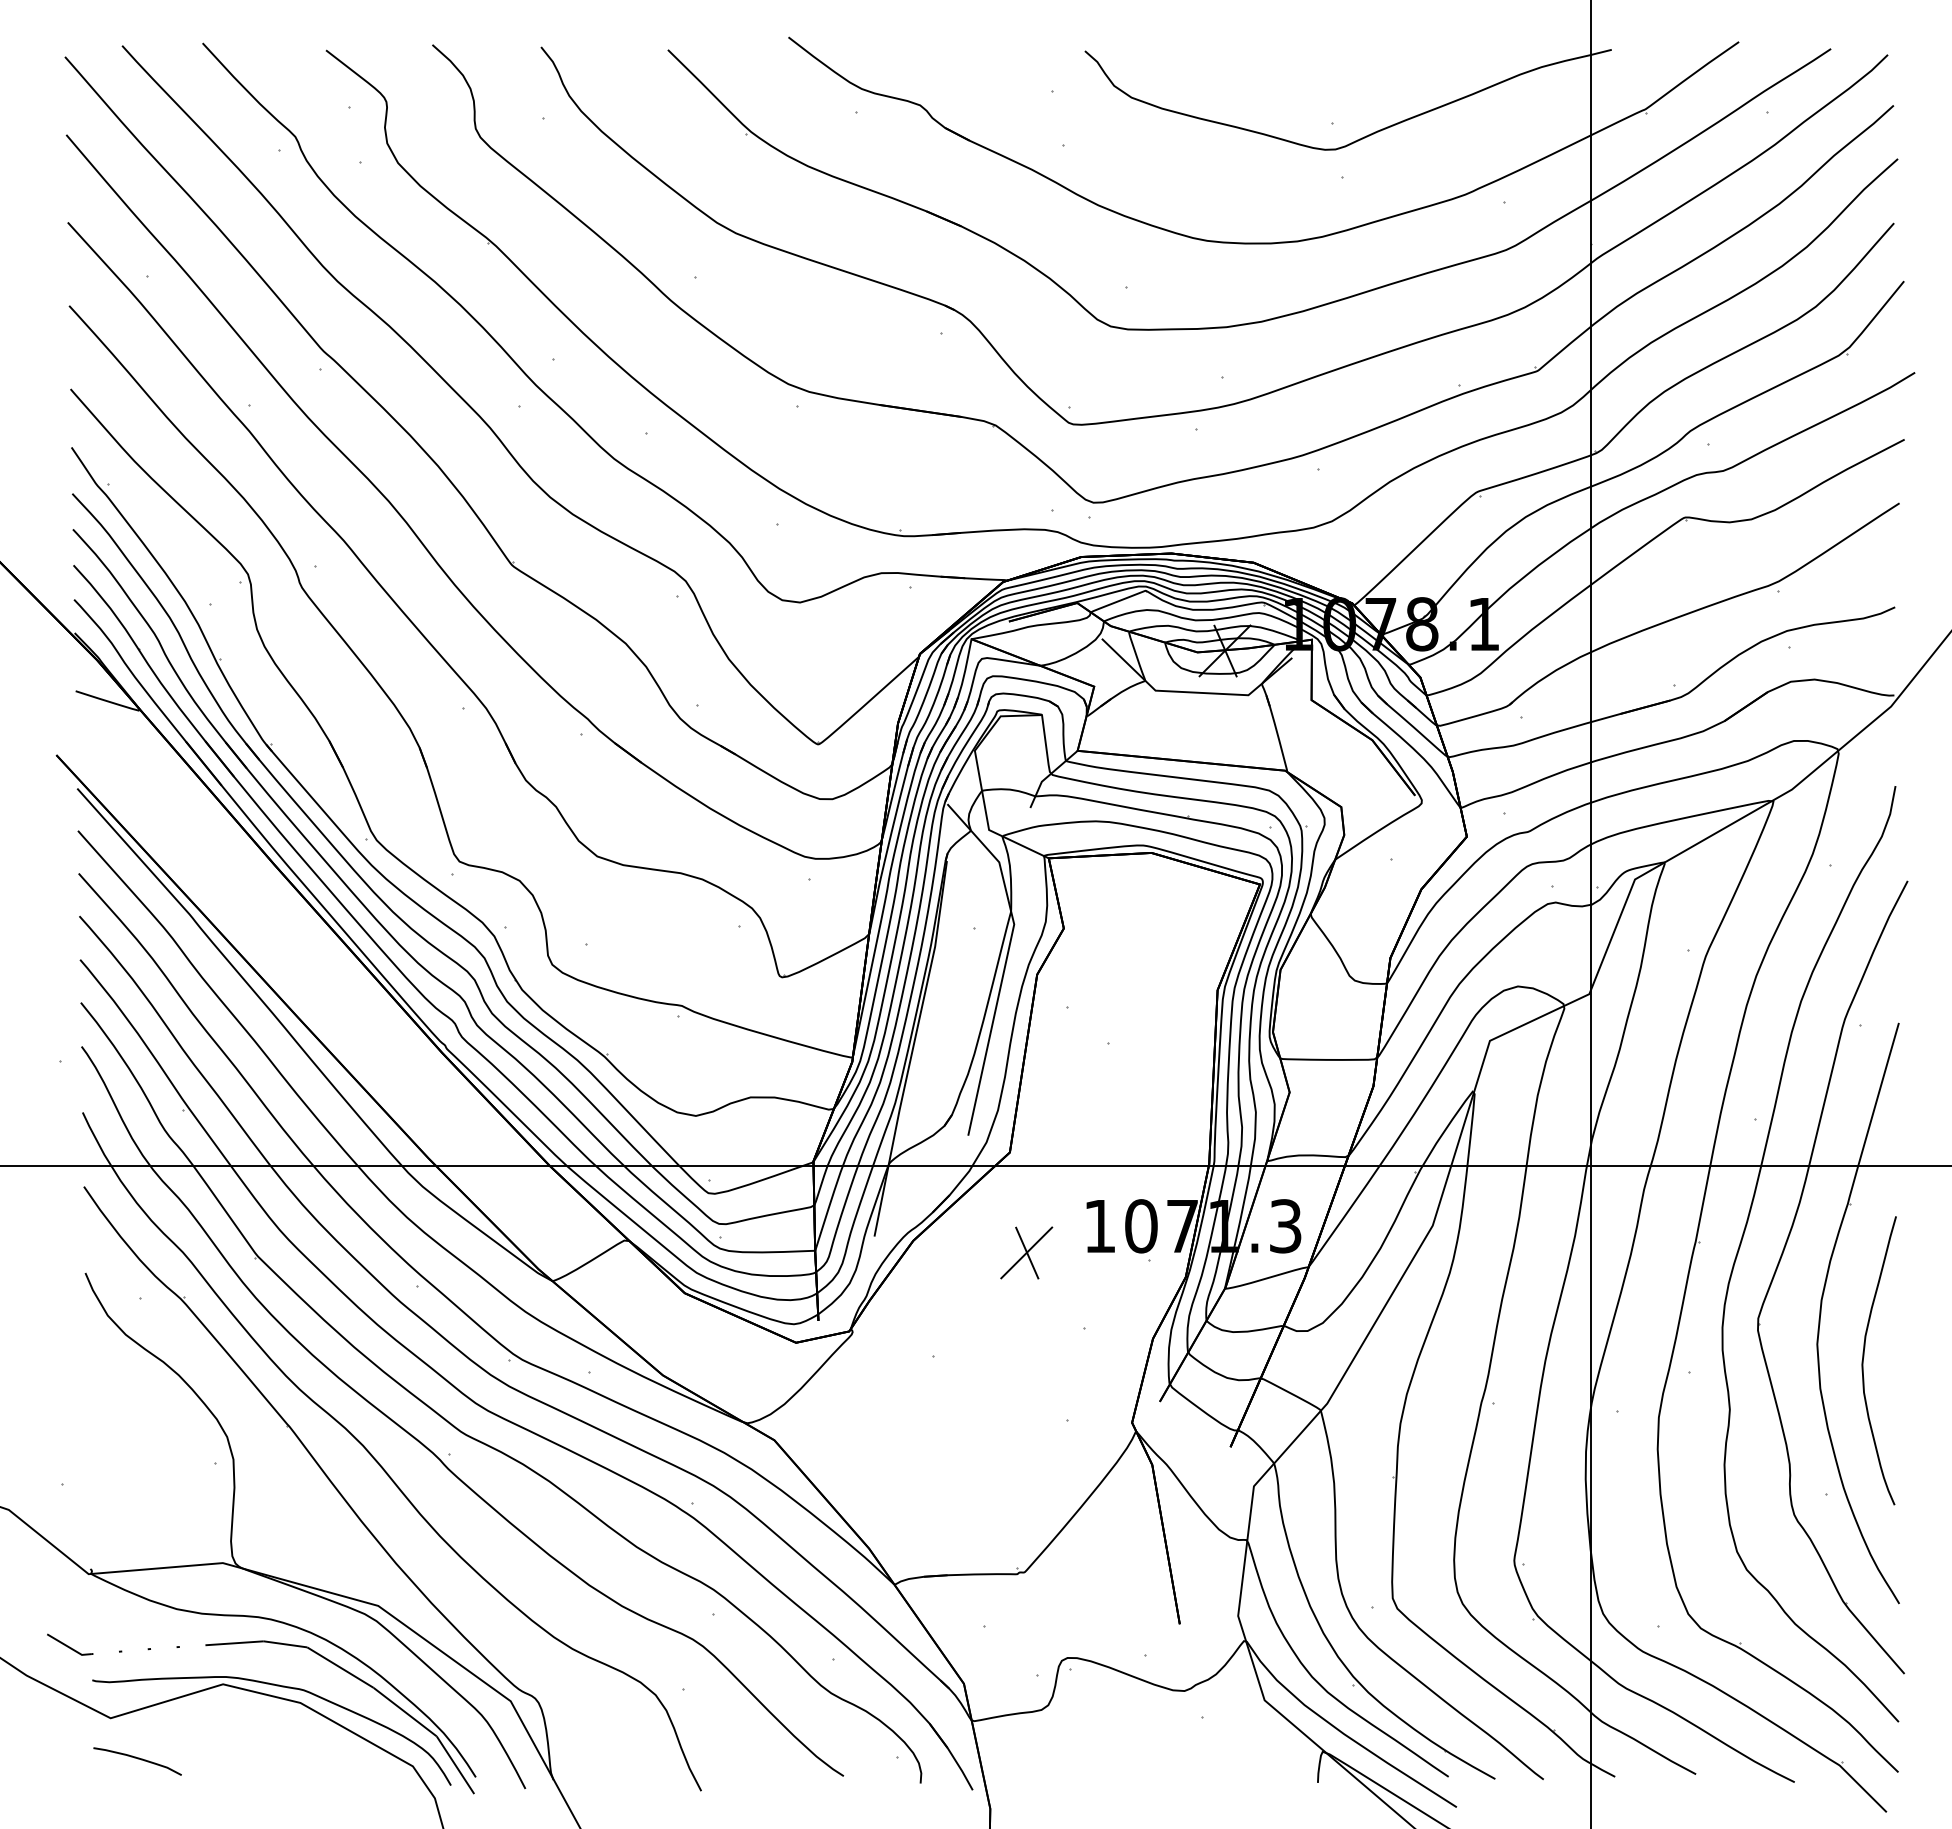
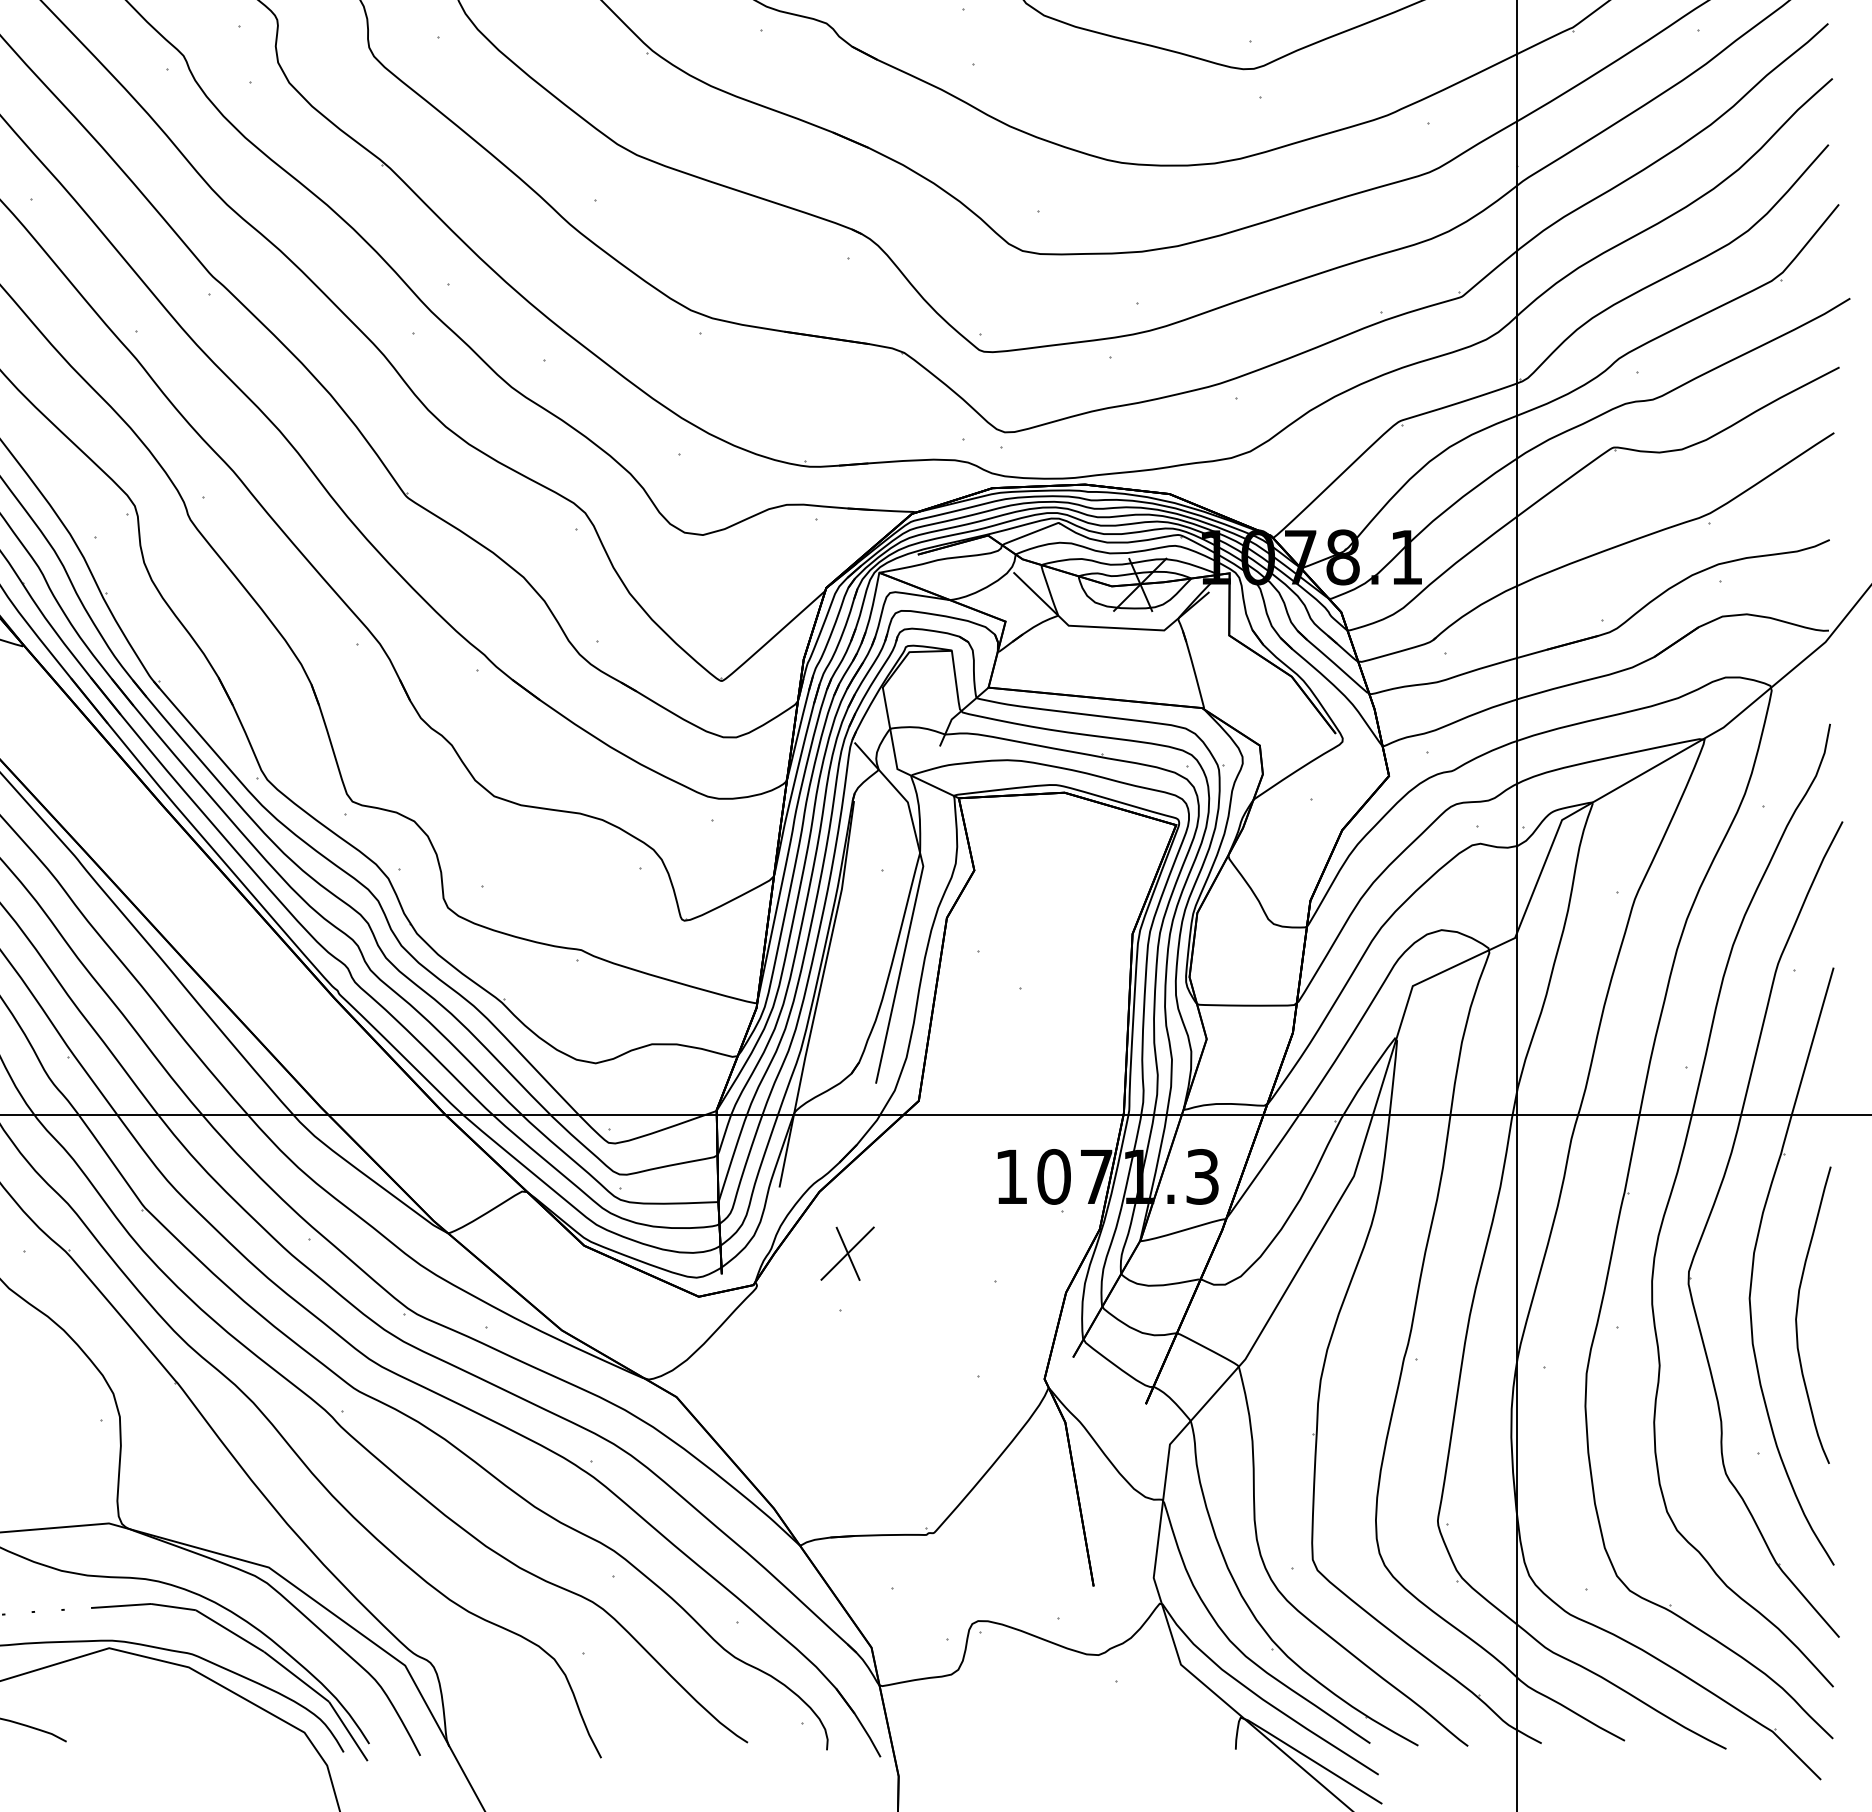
part: (1026, 1252) -> (847, 1253), moved

